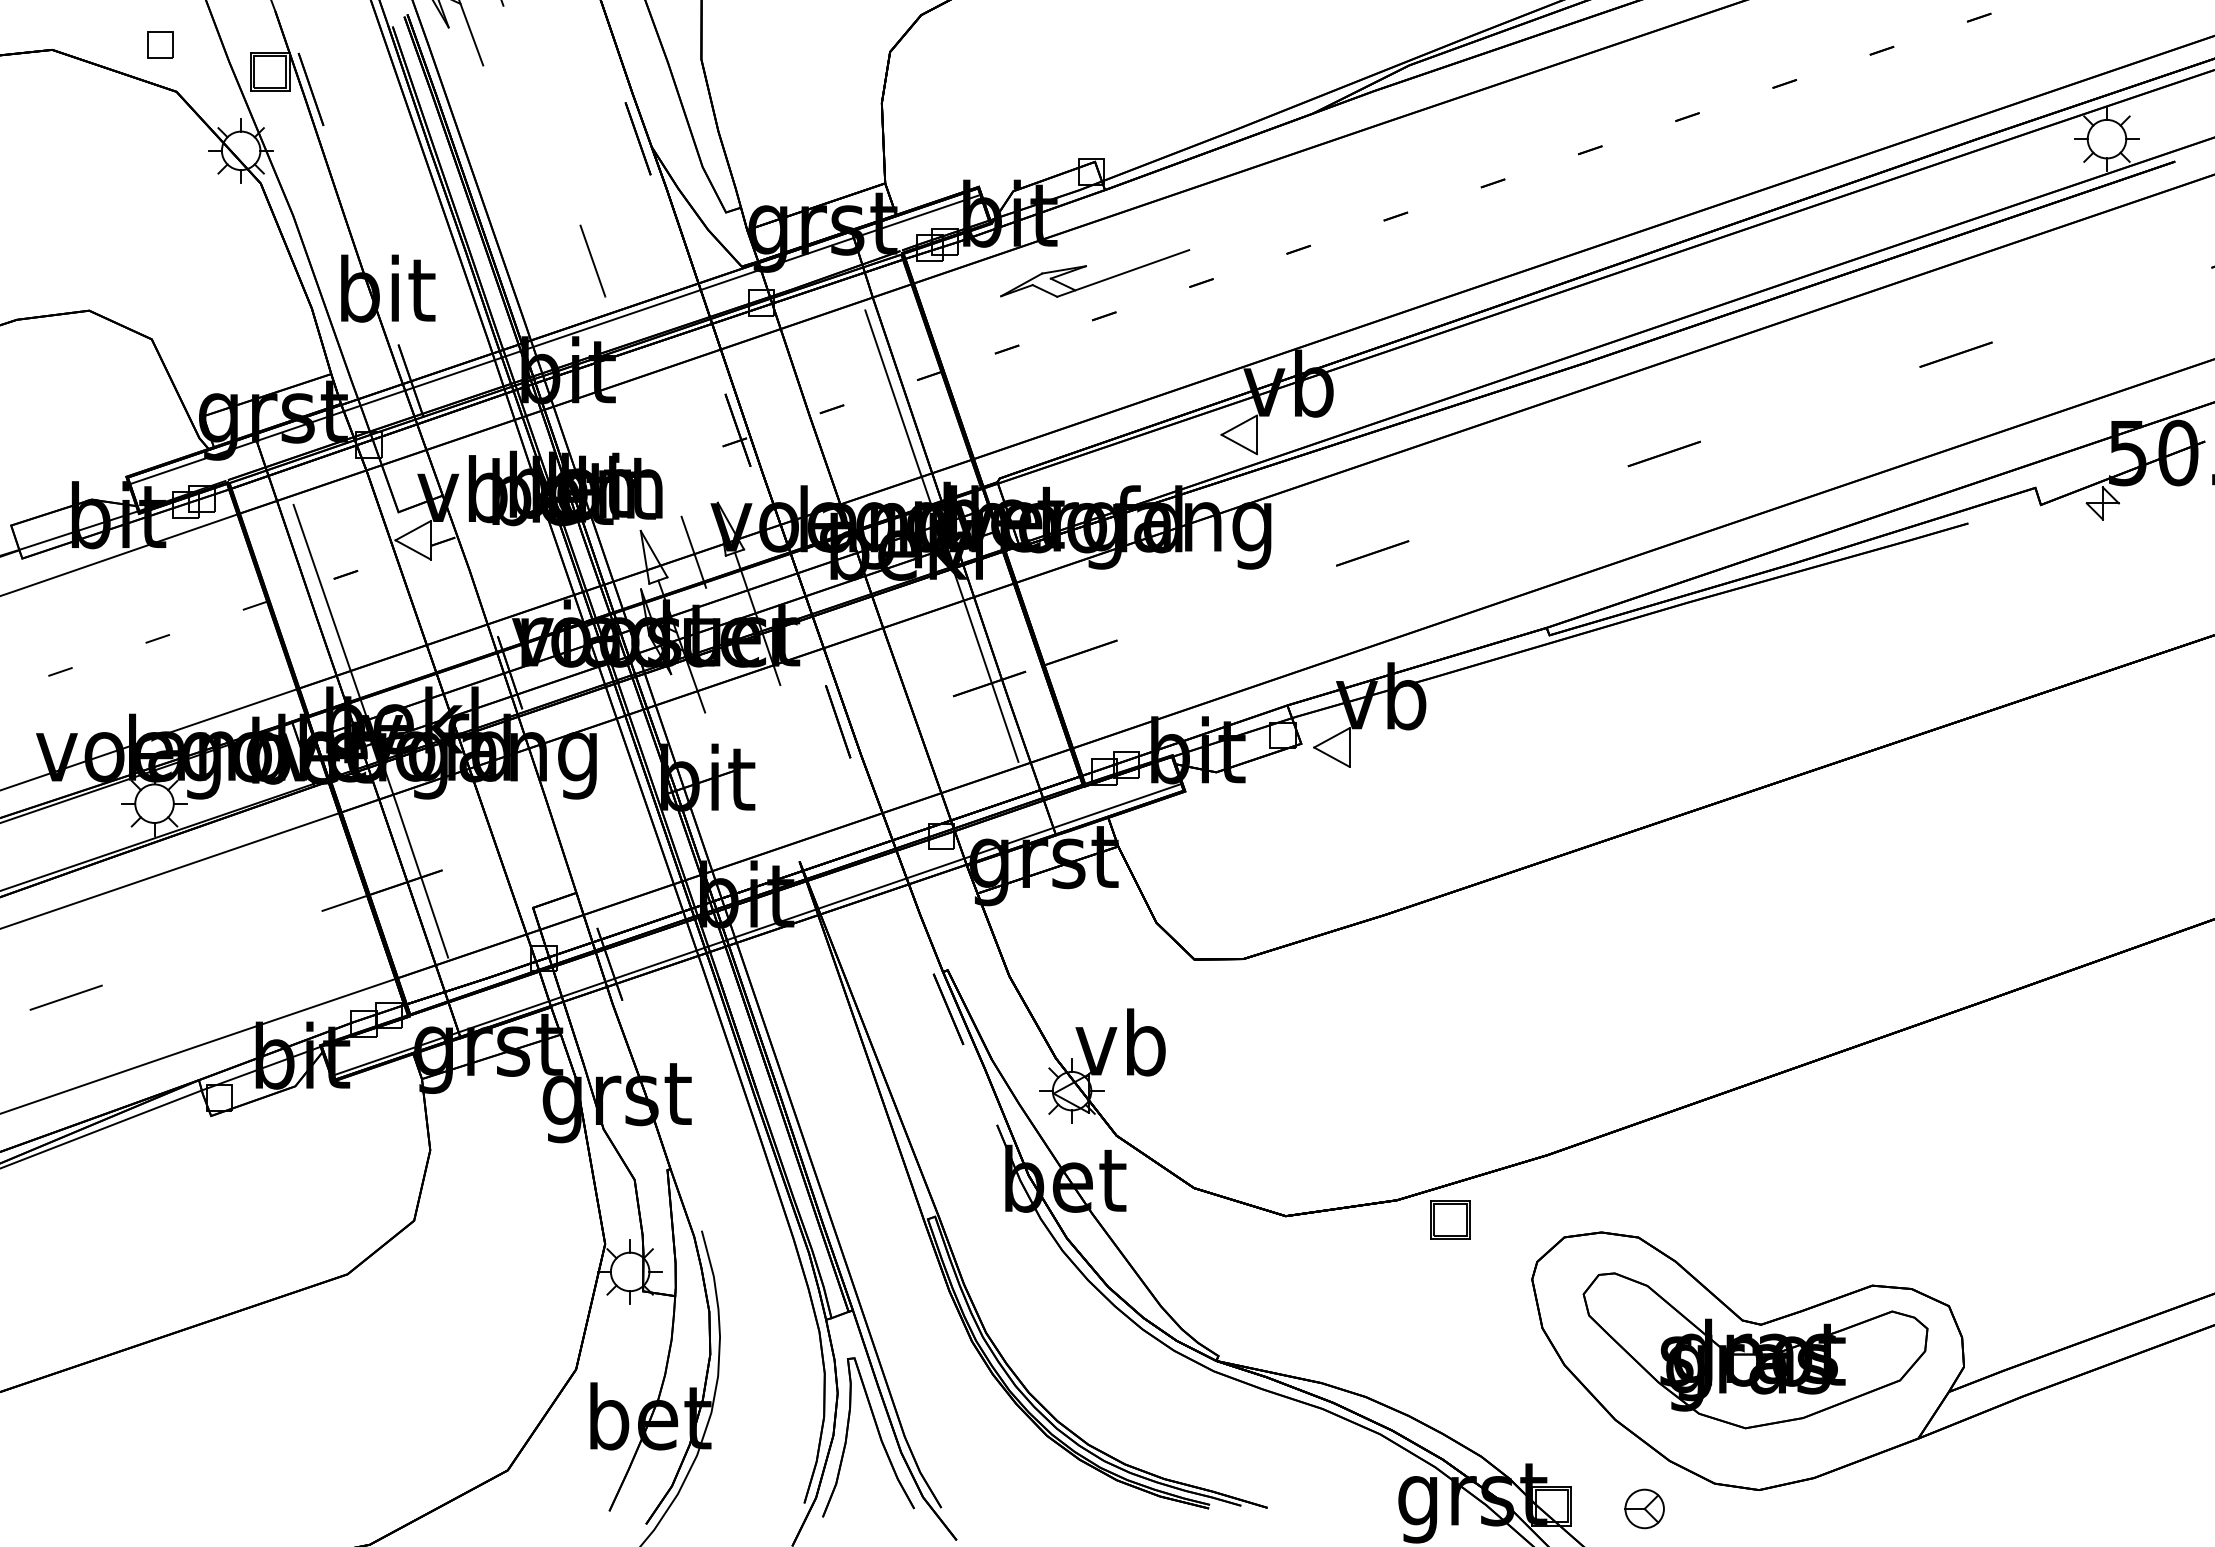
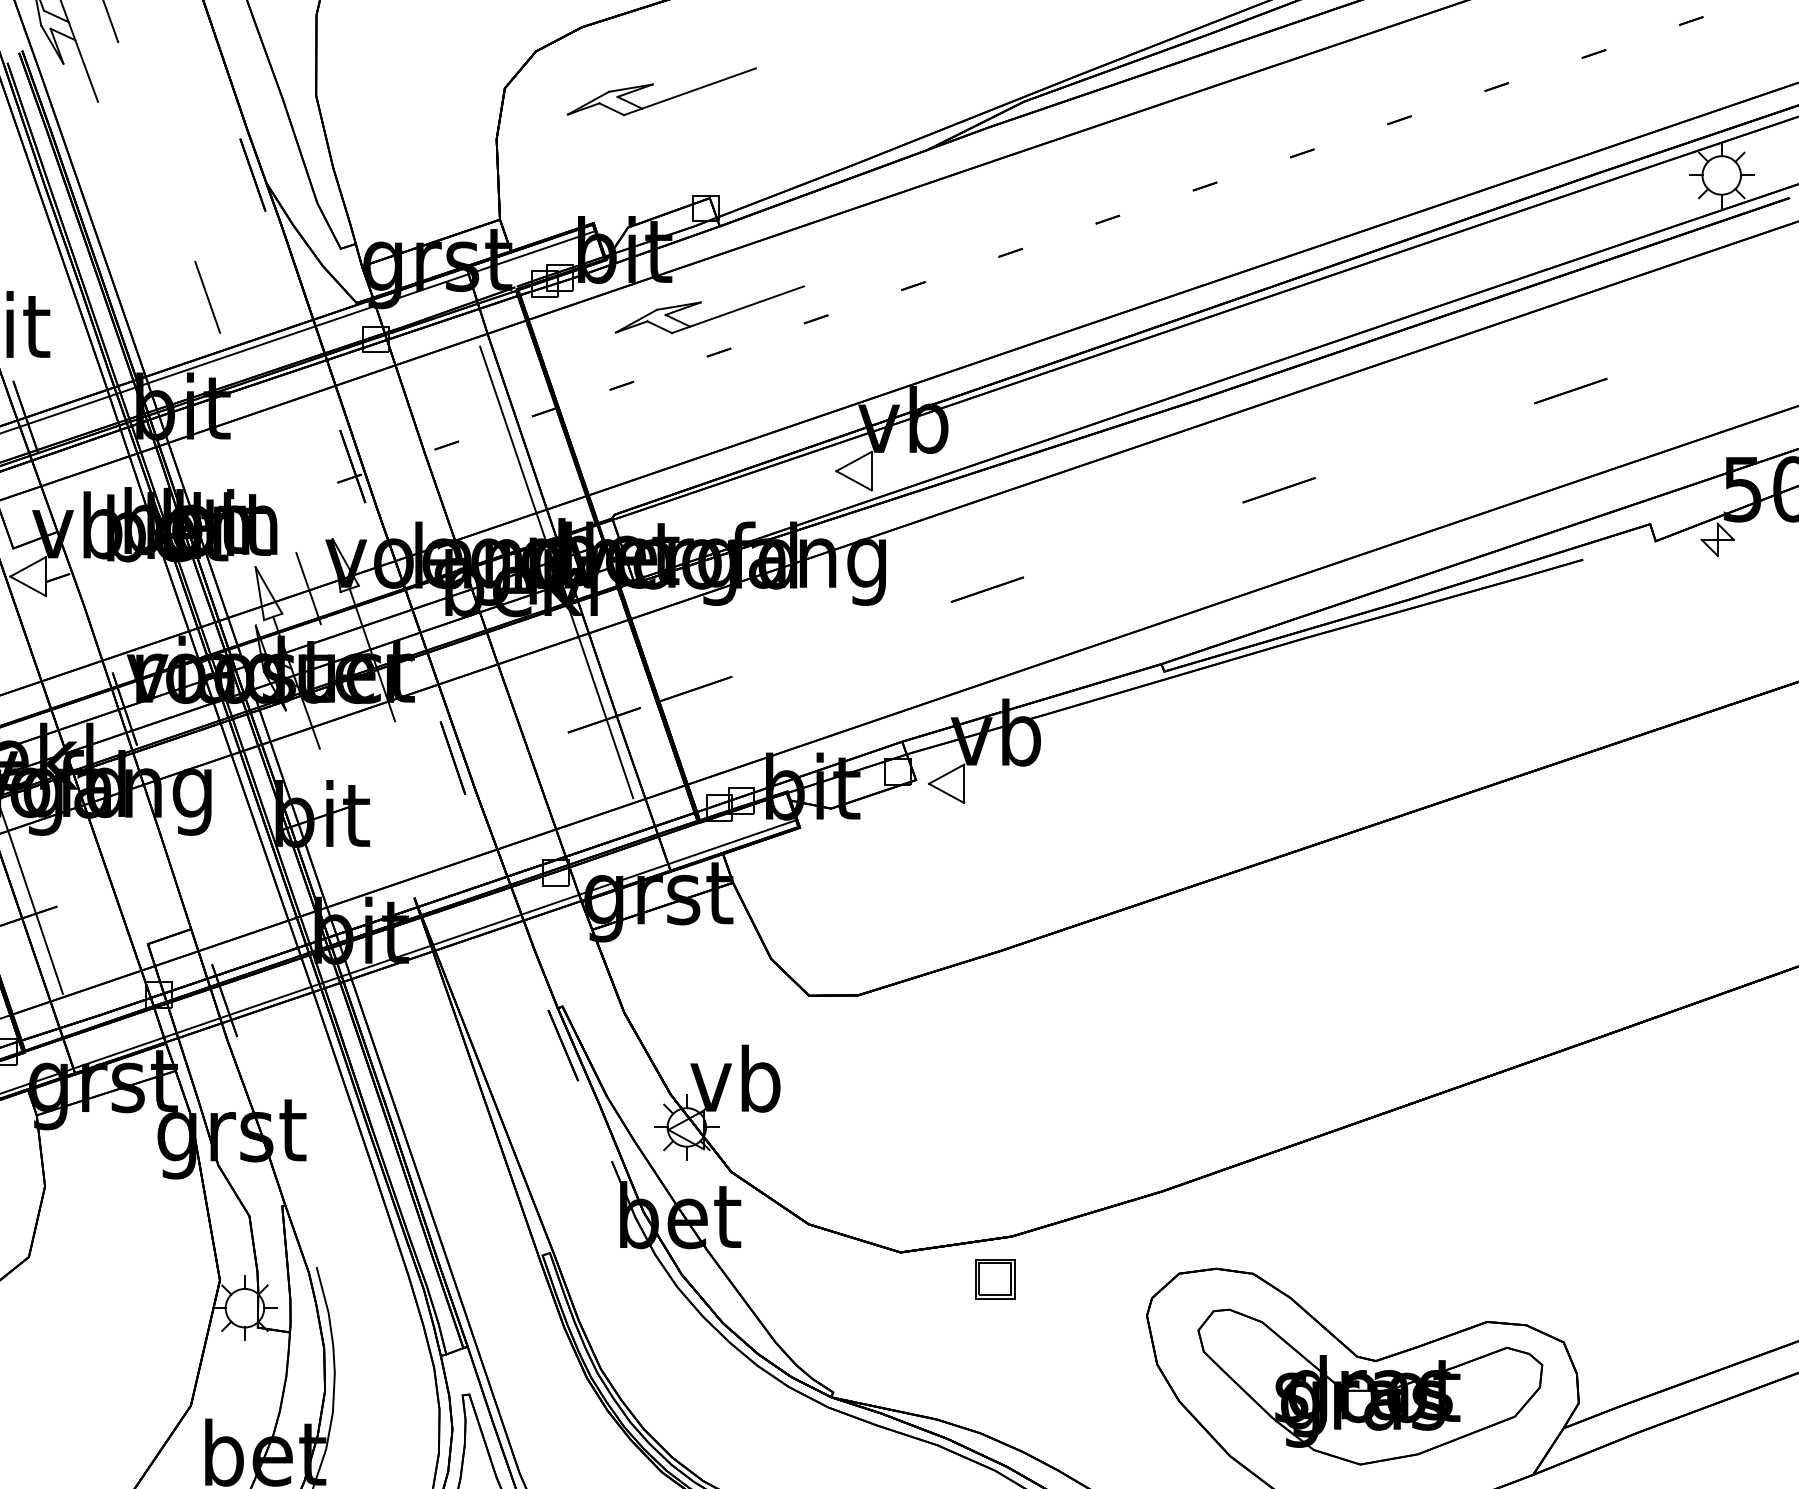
part: (1051, 62) -> (666, 98), added
part: (1450, 1219) -> (995, 1278), moved

